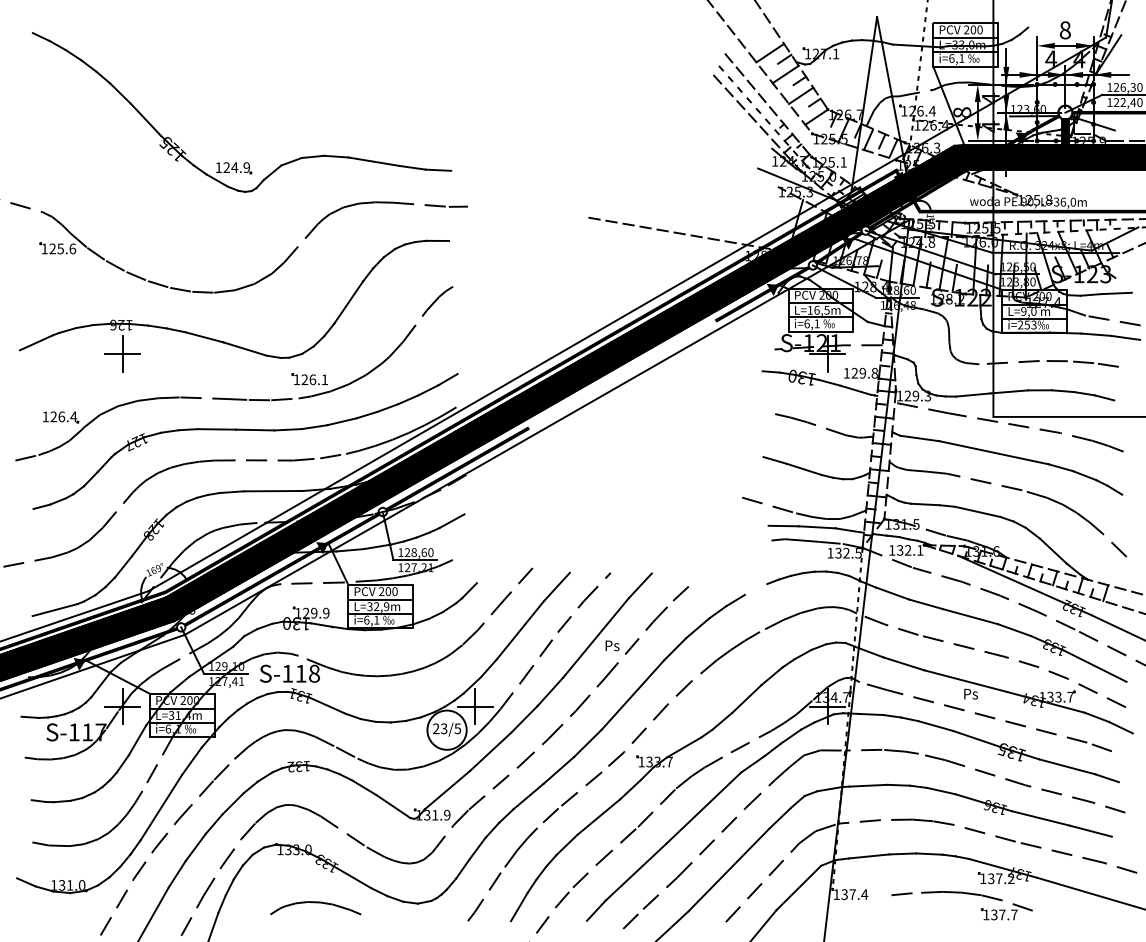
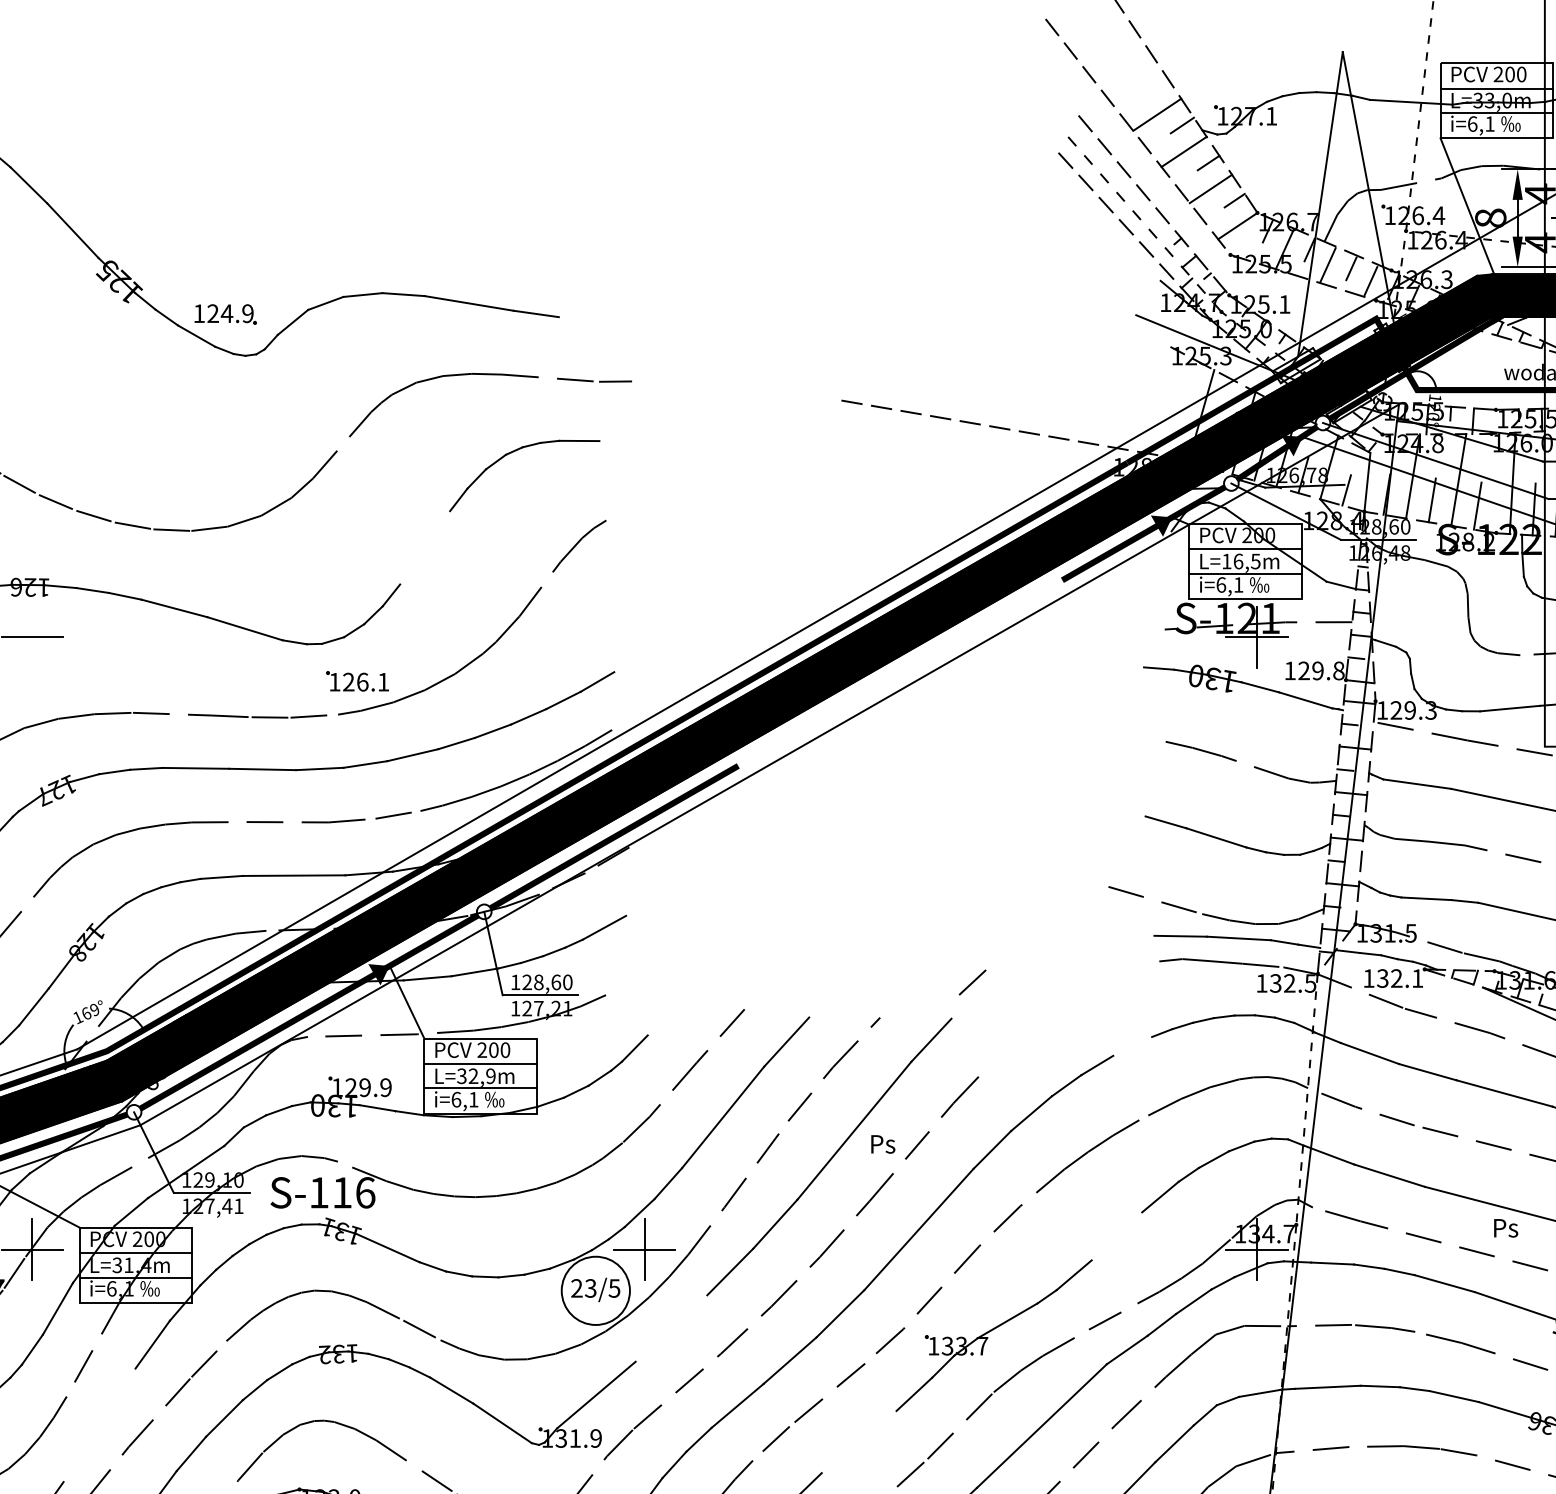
line: (438, 169) -> (580, 316), removed
line: (348, 302) -> (424, 547), removed
line: (122, 353) -> (32, 636), removed
line: (680, 593) -> (971, 982), moved
text: (314, 673) -> (365, 1192), S-118 -> S-116
line: (746, 698) -> (1115, 1235), removed
line: (490, 751) -> (671, 1327), removed
line: (161, 807) -> (99, 1425), removed
line: (598, 817) -> (858, 1442), removed

